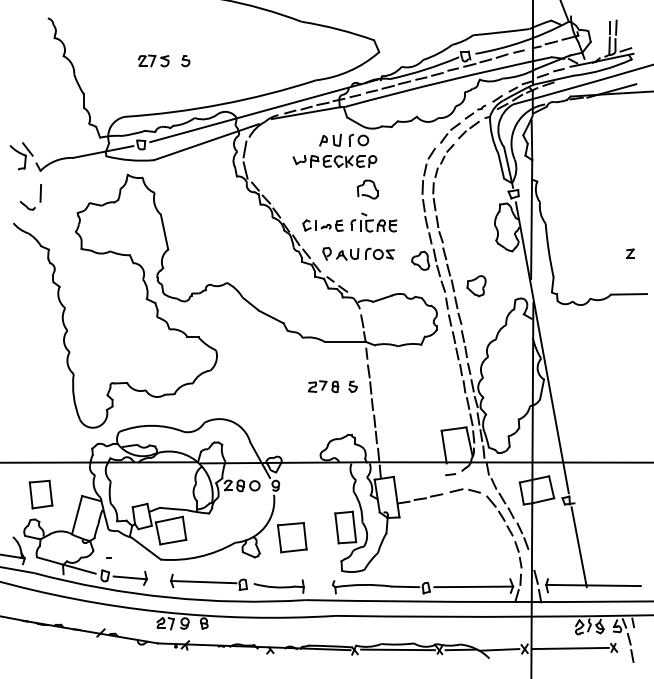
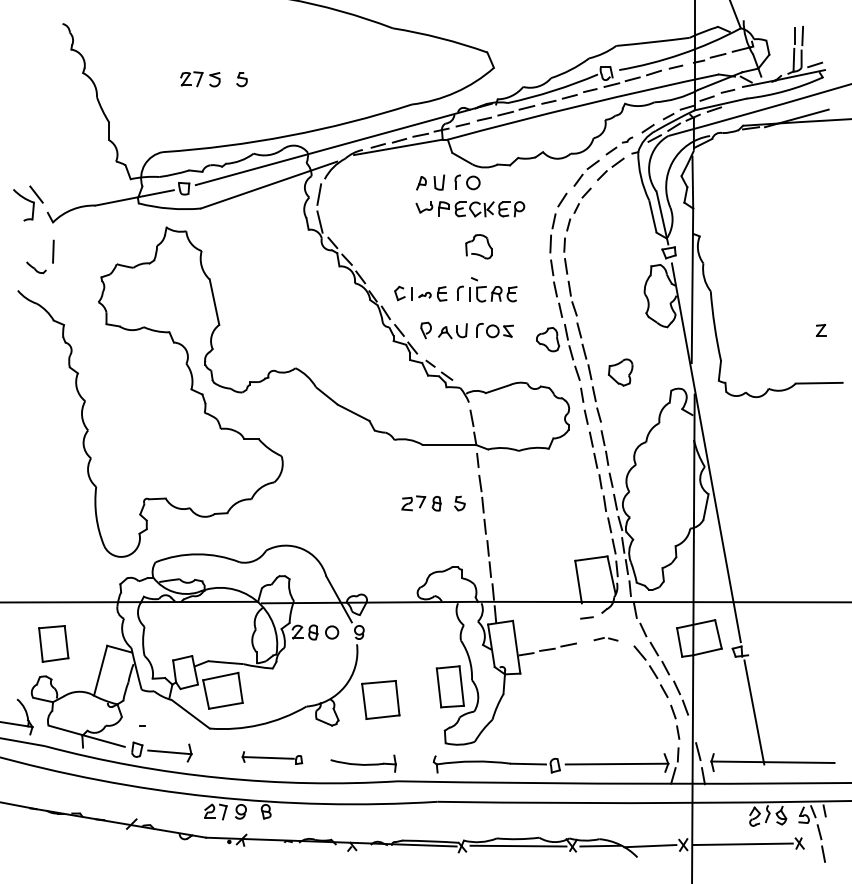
part: (335, 161) -> (470, 209), moved
part: (464, 491) -> (605, 639), size x0.6
part: (209, 581) -> (272, 757), size x0.6

